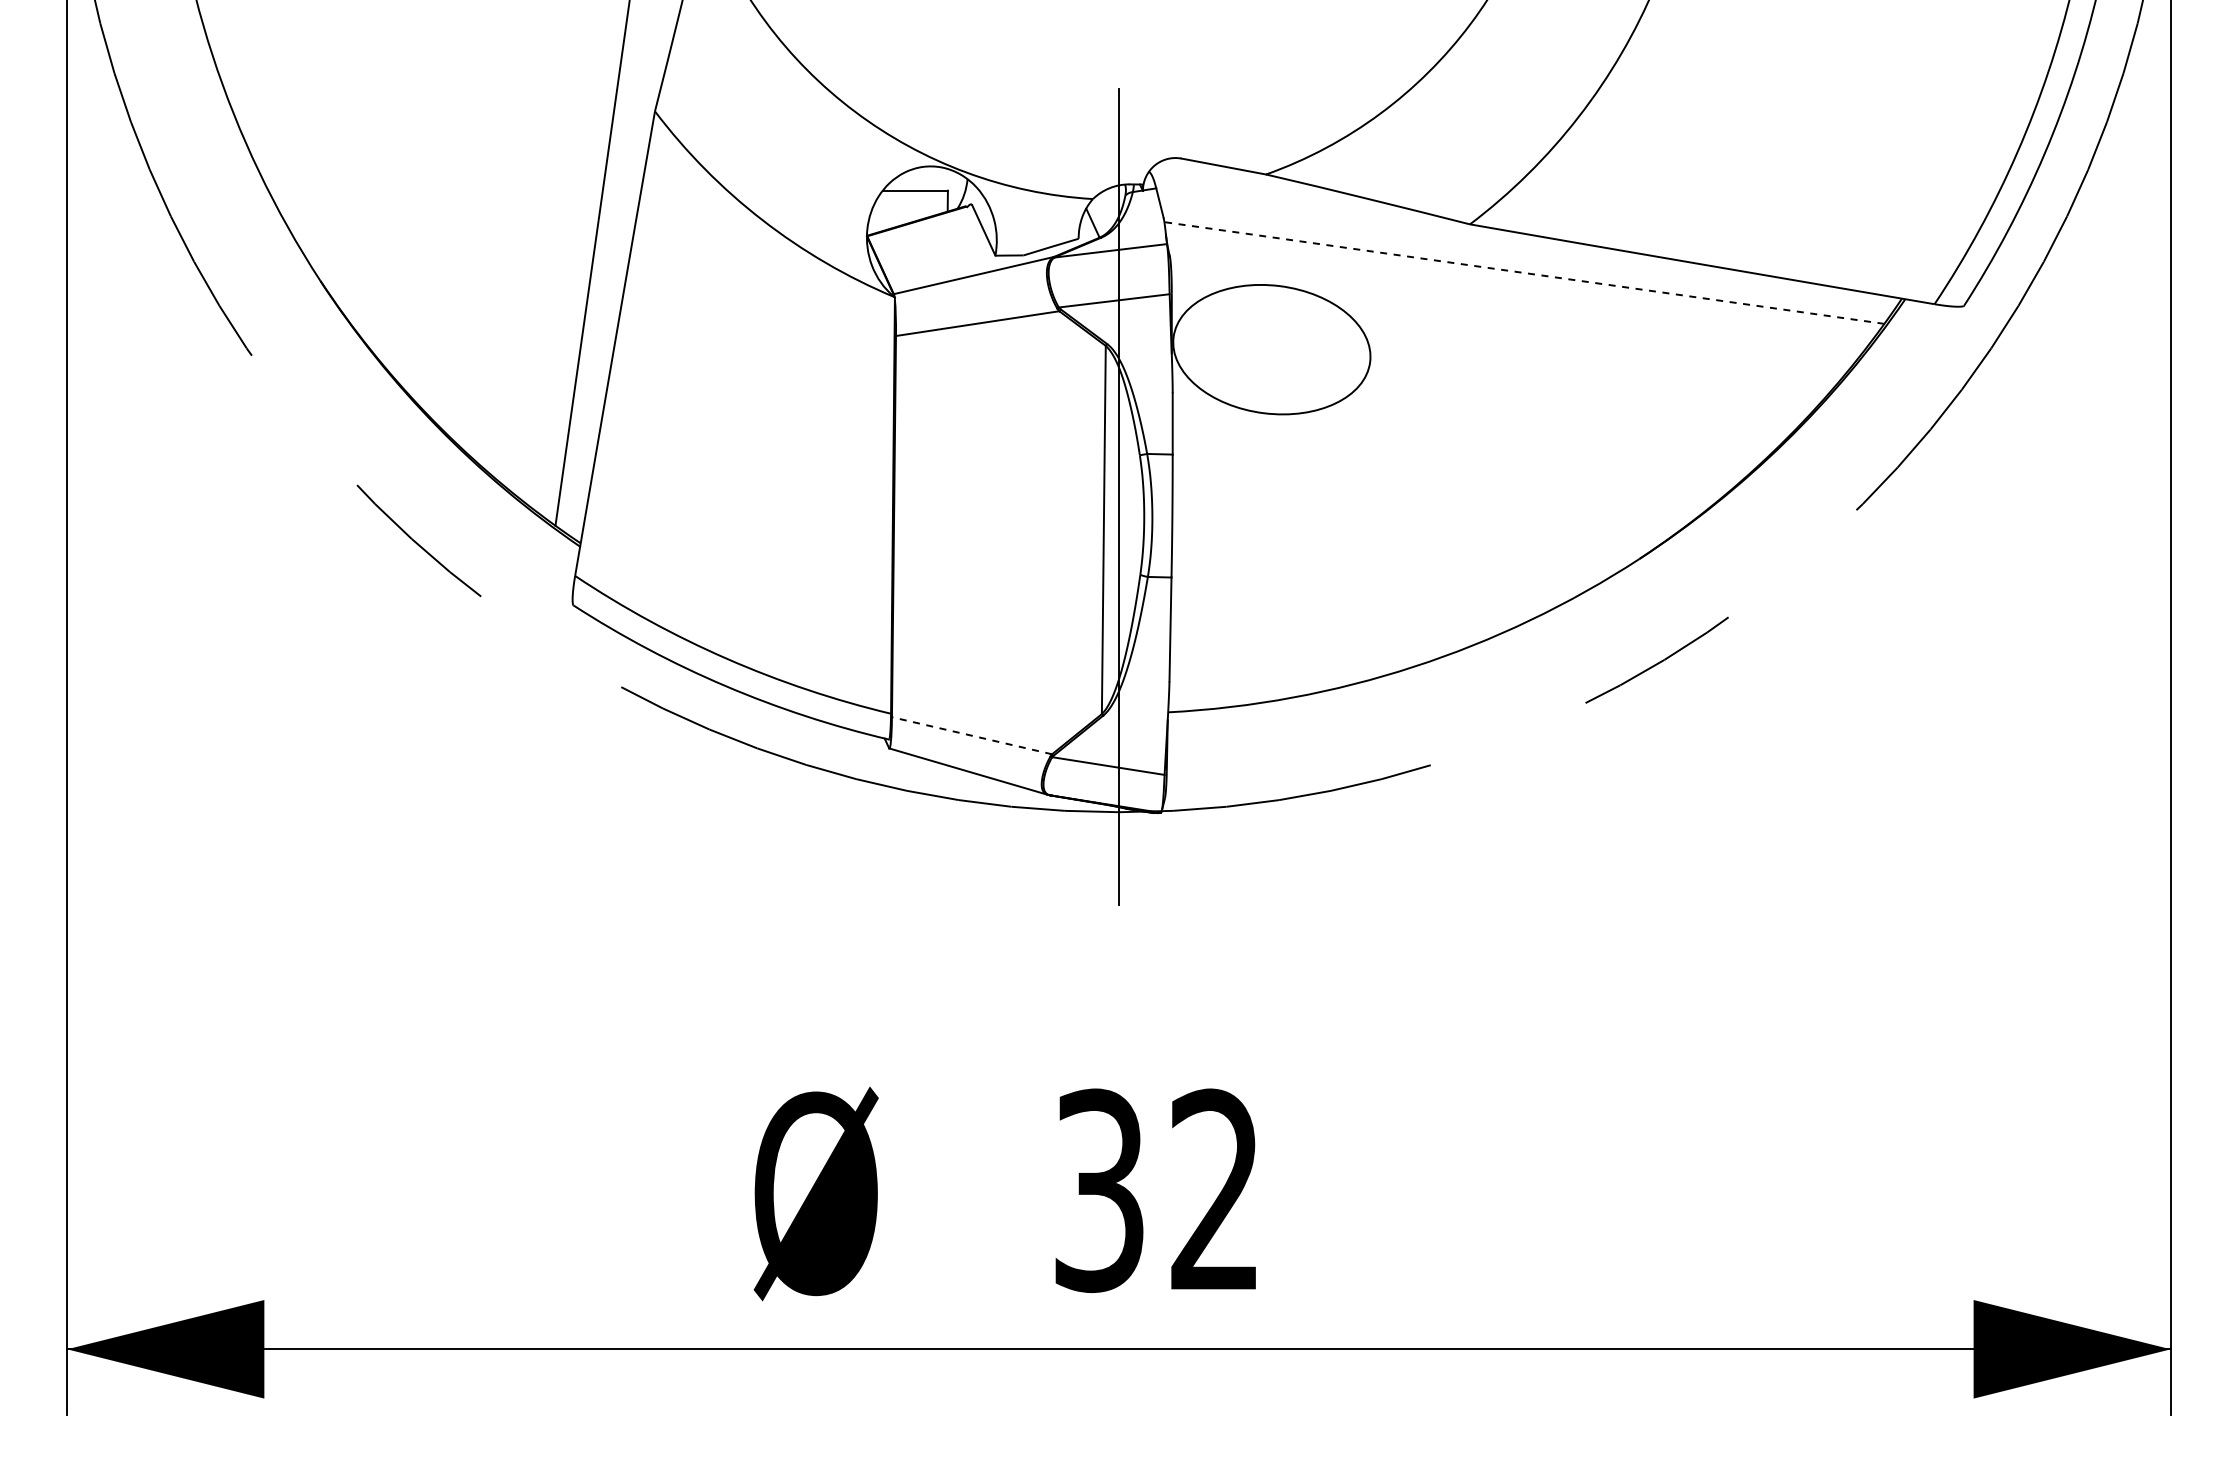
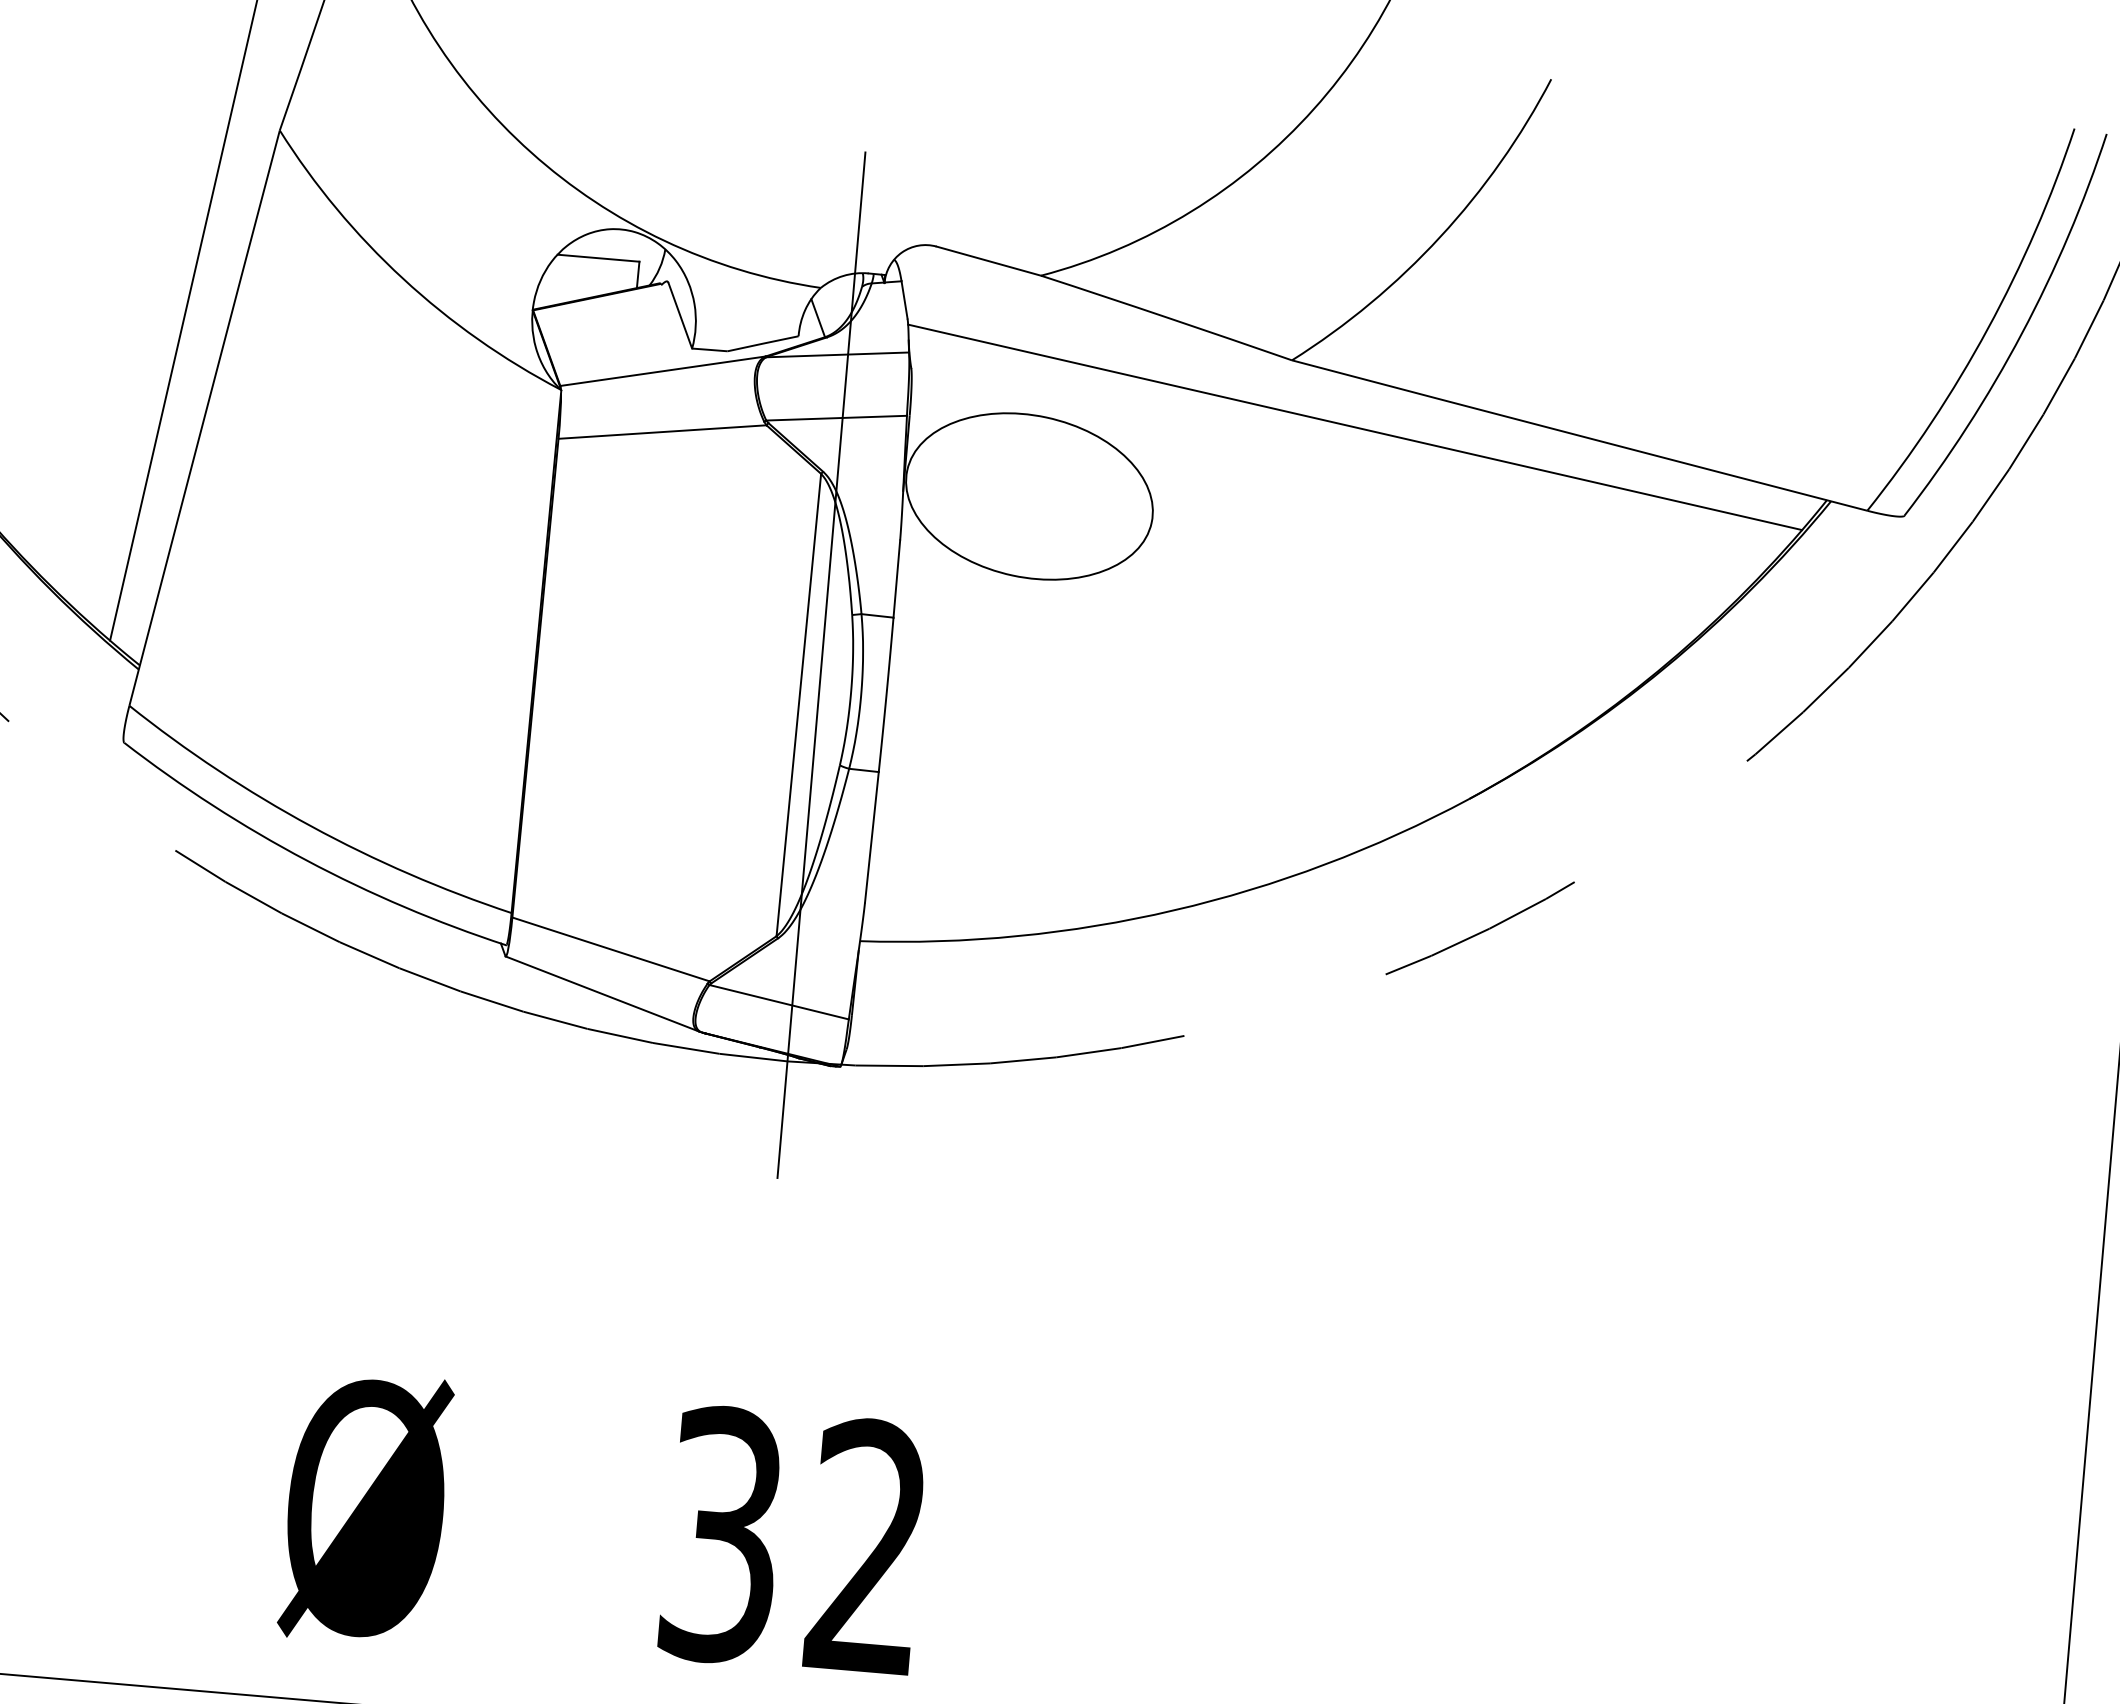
line: (1524, 273) -> (1355, 427), dashed -> solid
line: (971, 735) -> (610, 949), dashed -> solid

